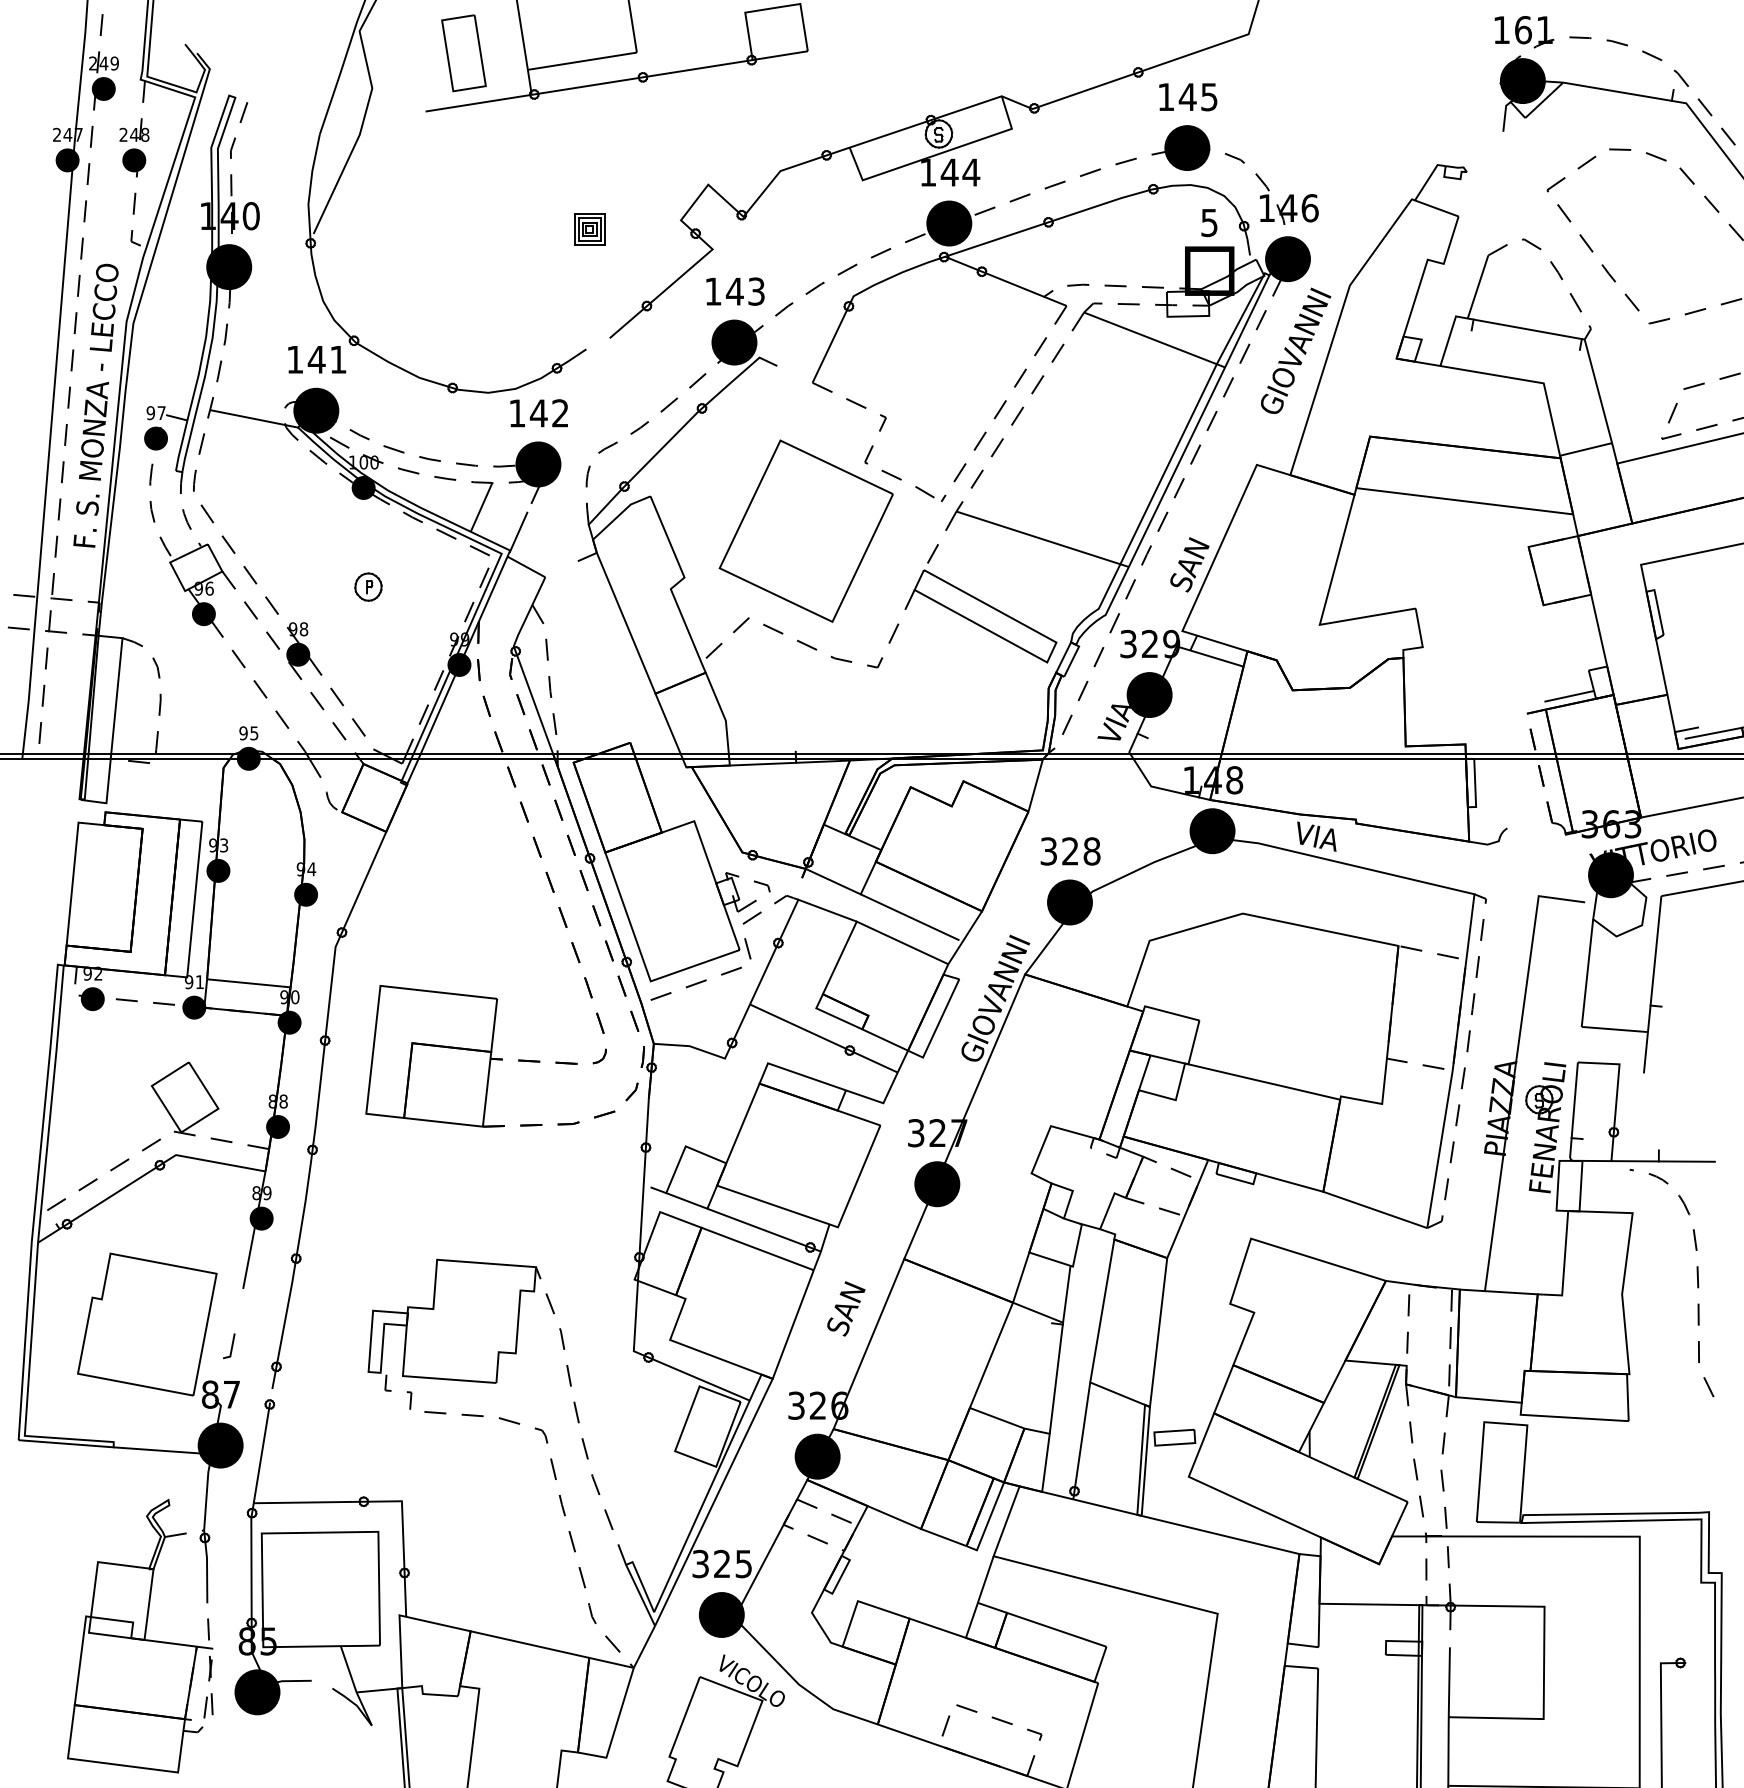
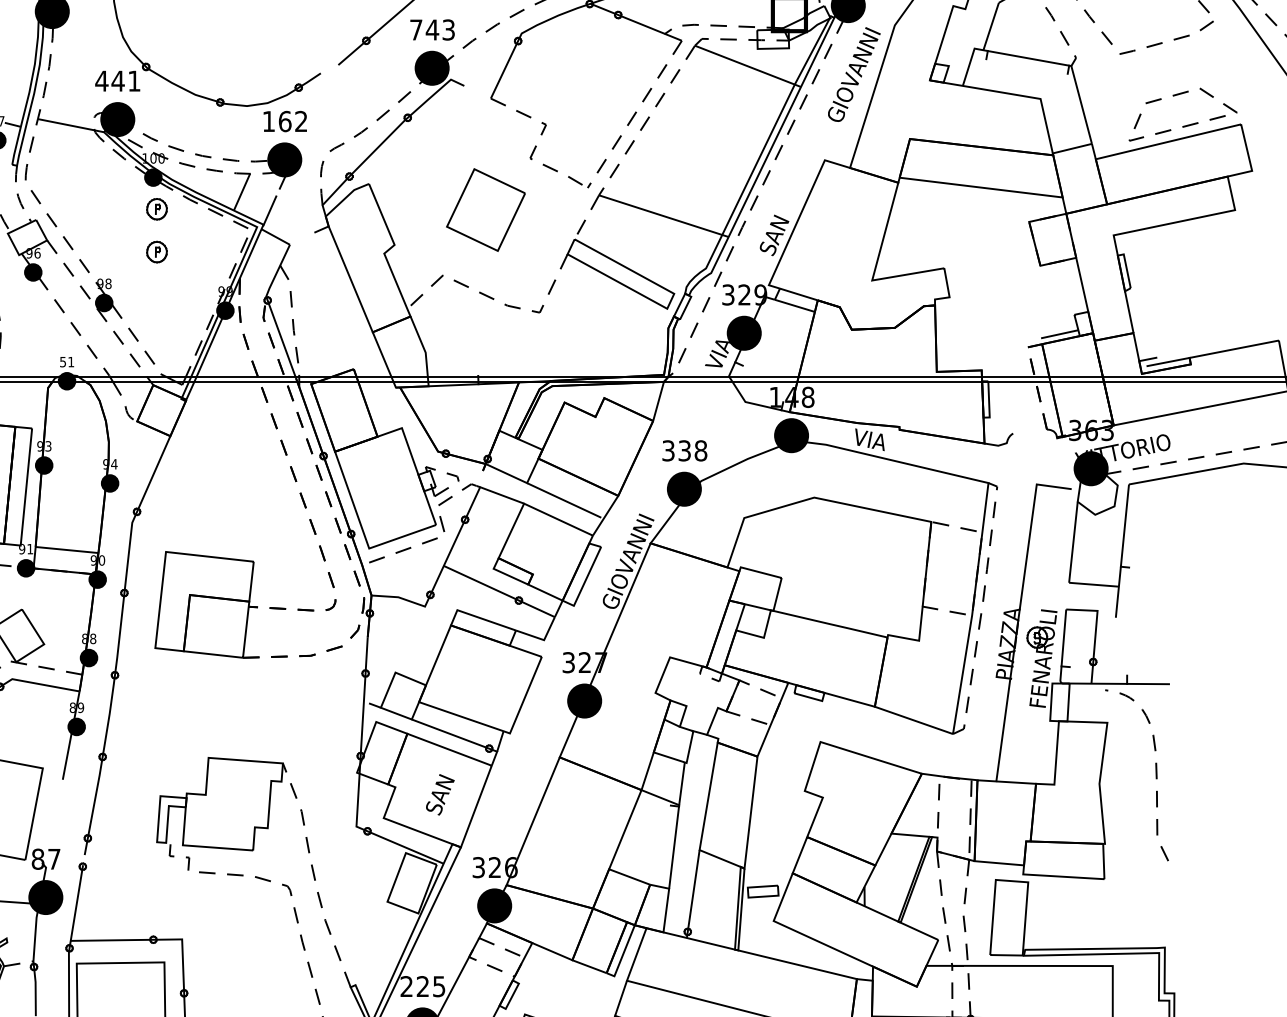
text: (713, 291) -> (416, 29), 143 -> 743
text: (295, 359) -> (102, 81), 141 -> 441
text: (538, 413) -> (284, 121), 142 -> 162
part: (368, 529) -> (157, 208), added
part: (805, 530) -> (485, 209), size x0.6
text: (248, 733) -> (66, 362), 95 -> 51
text: (1070, 851) -> (684, 450), 328 -> 338
text: (846, 1308) -> (440, 794), moved
line: (231, 1346) -> (54, 823), removed
text: (700, 1564) -> (406, 986), 325 -> 225

